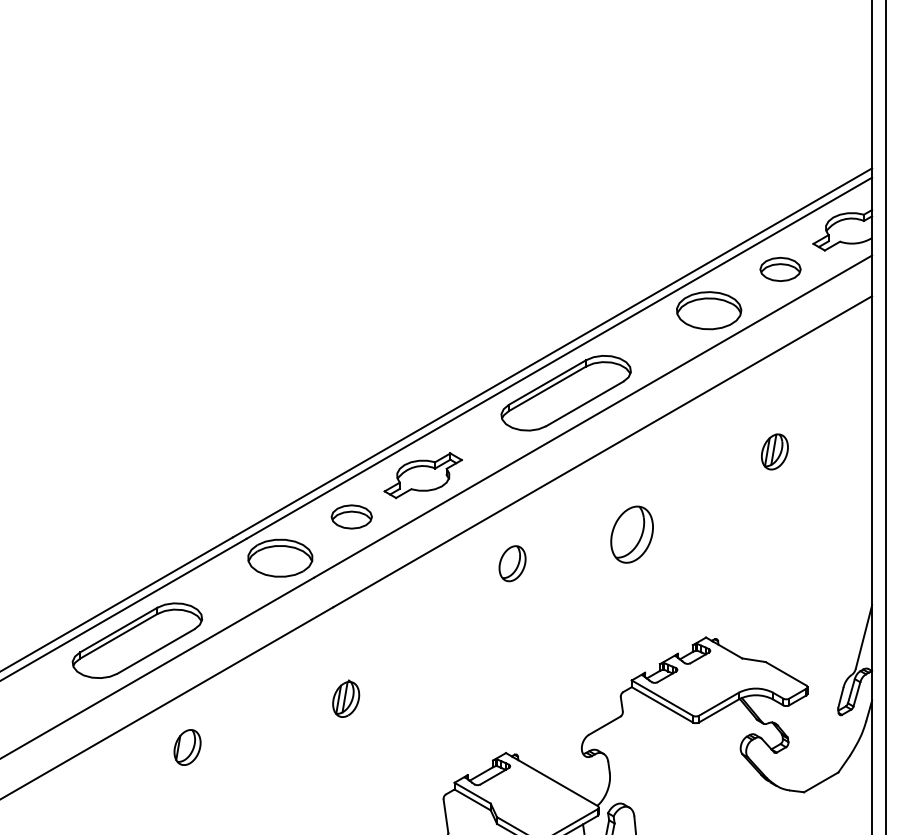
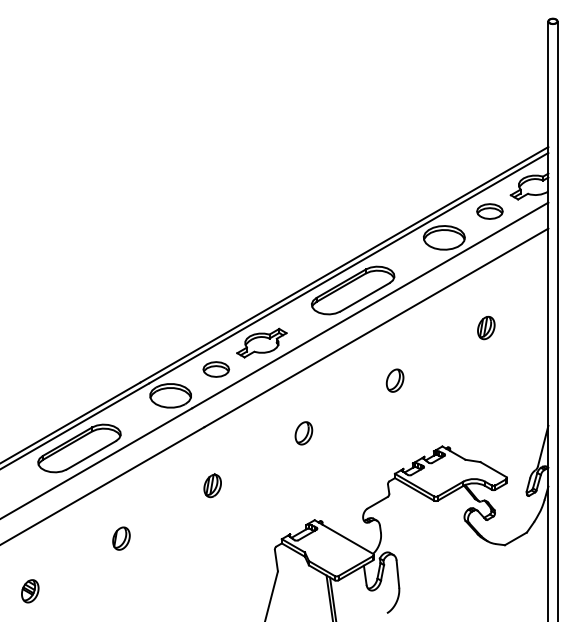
part: (631, 534) -> (394, 380), size x0.62
part: (511, 563) -> (303, 433), moved
part: (187, 747) -> (121, 538), moved

